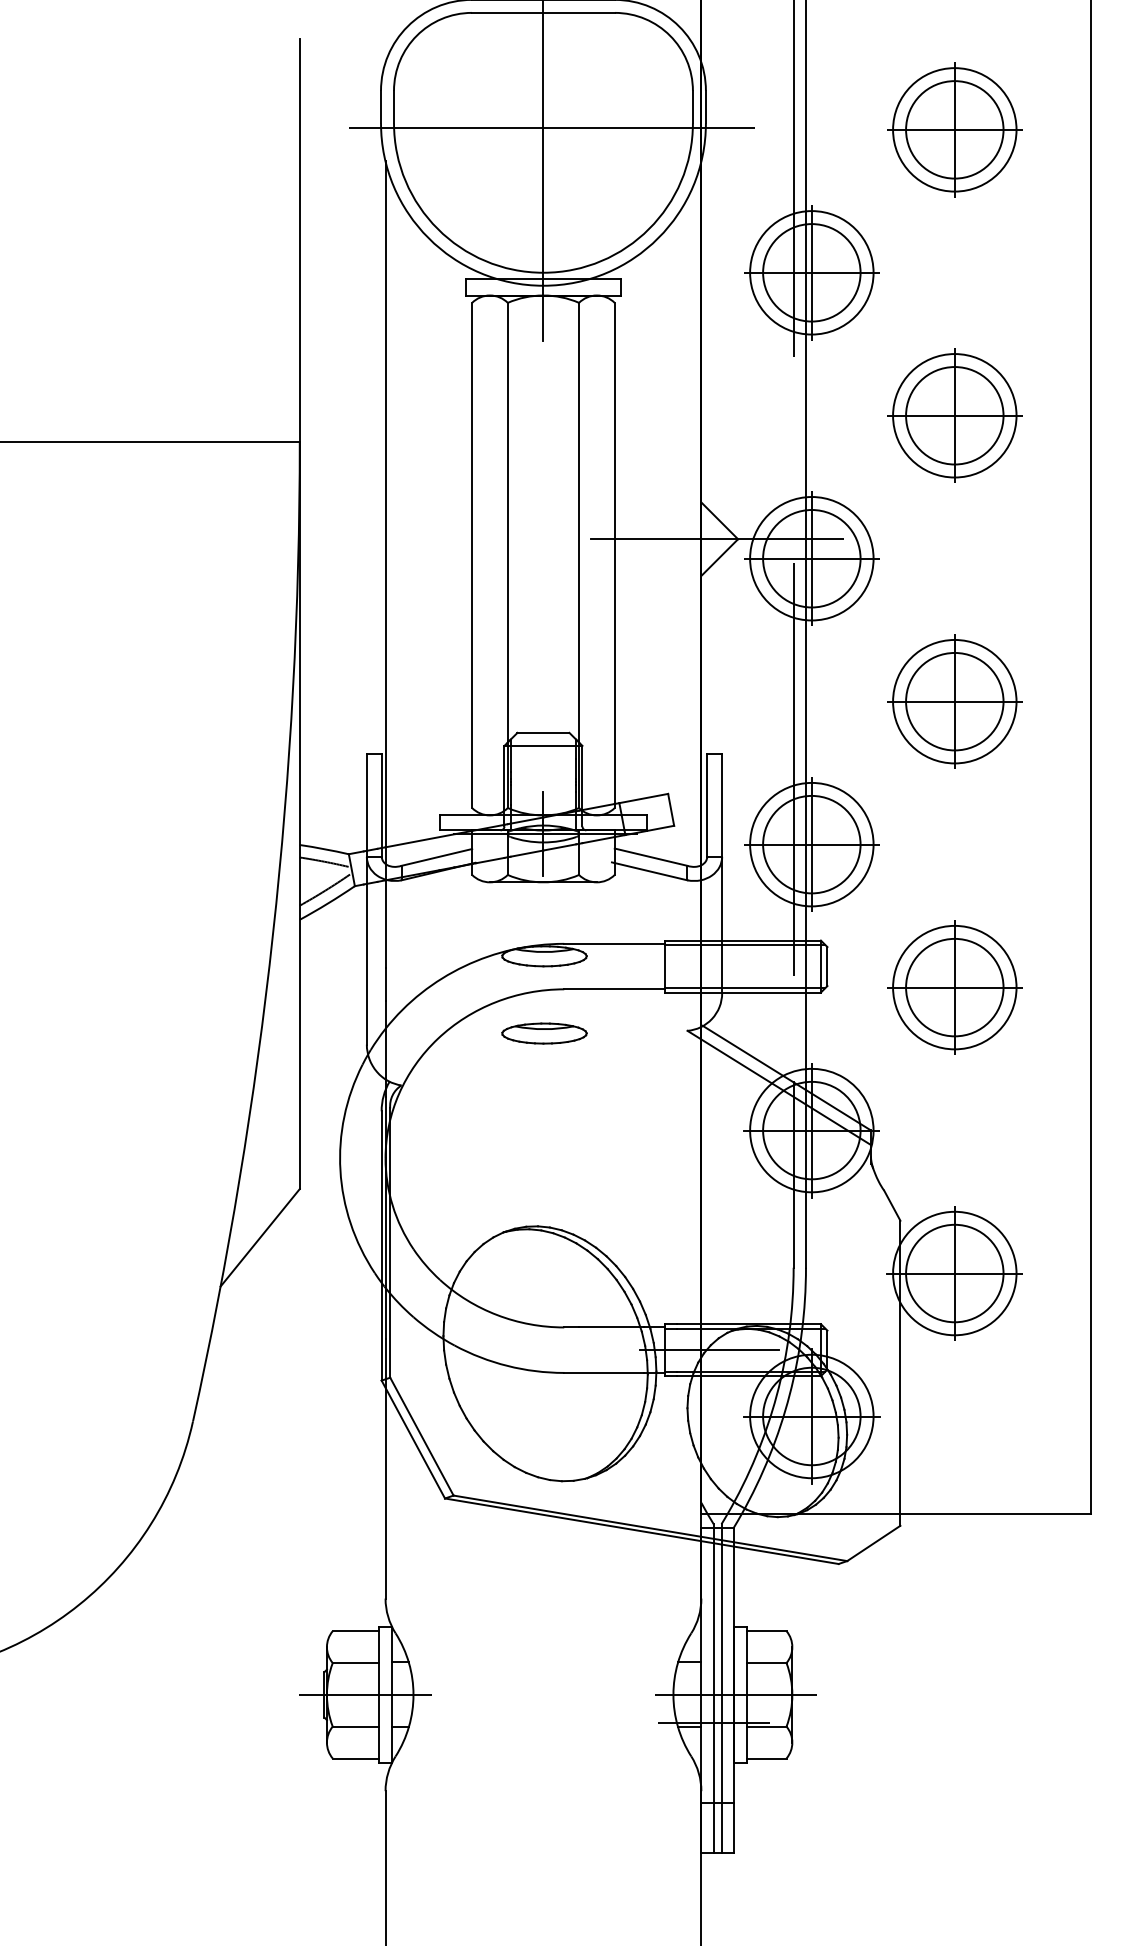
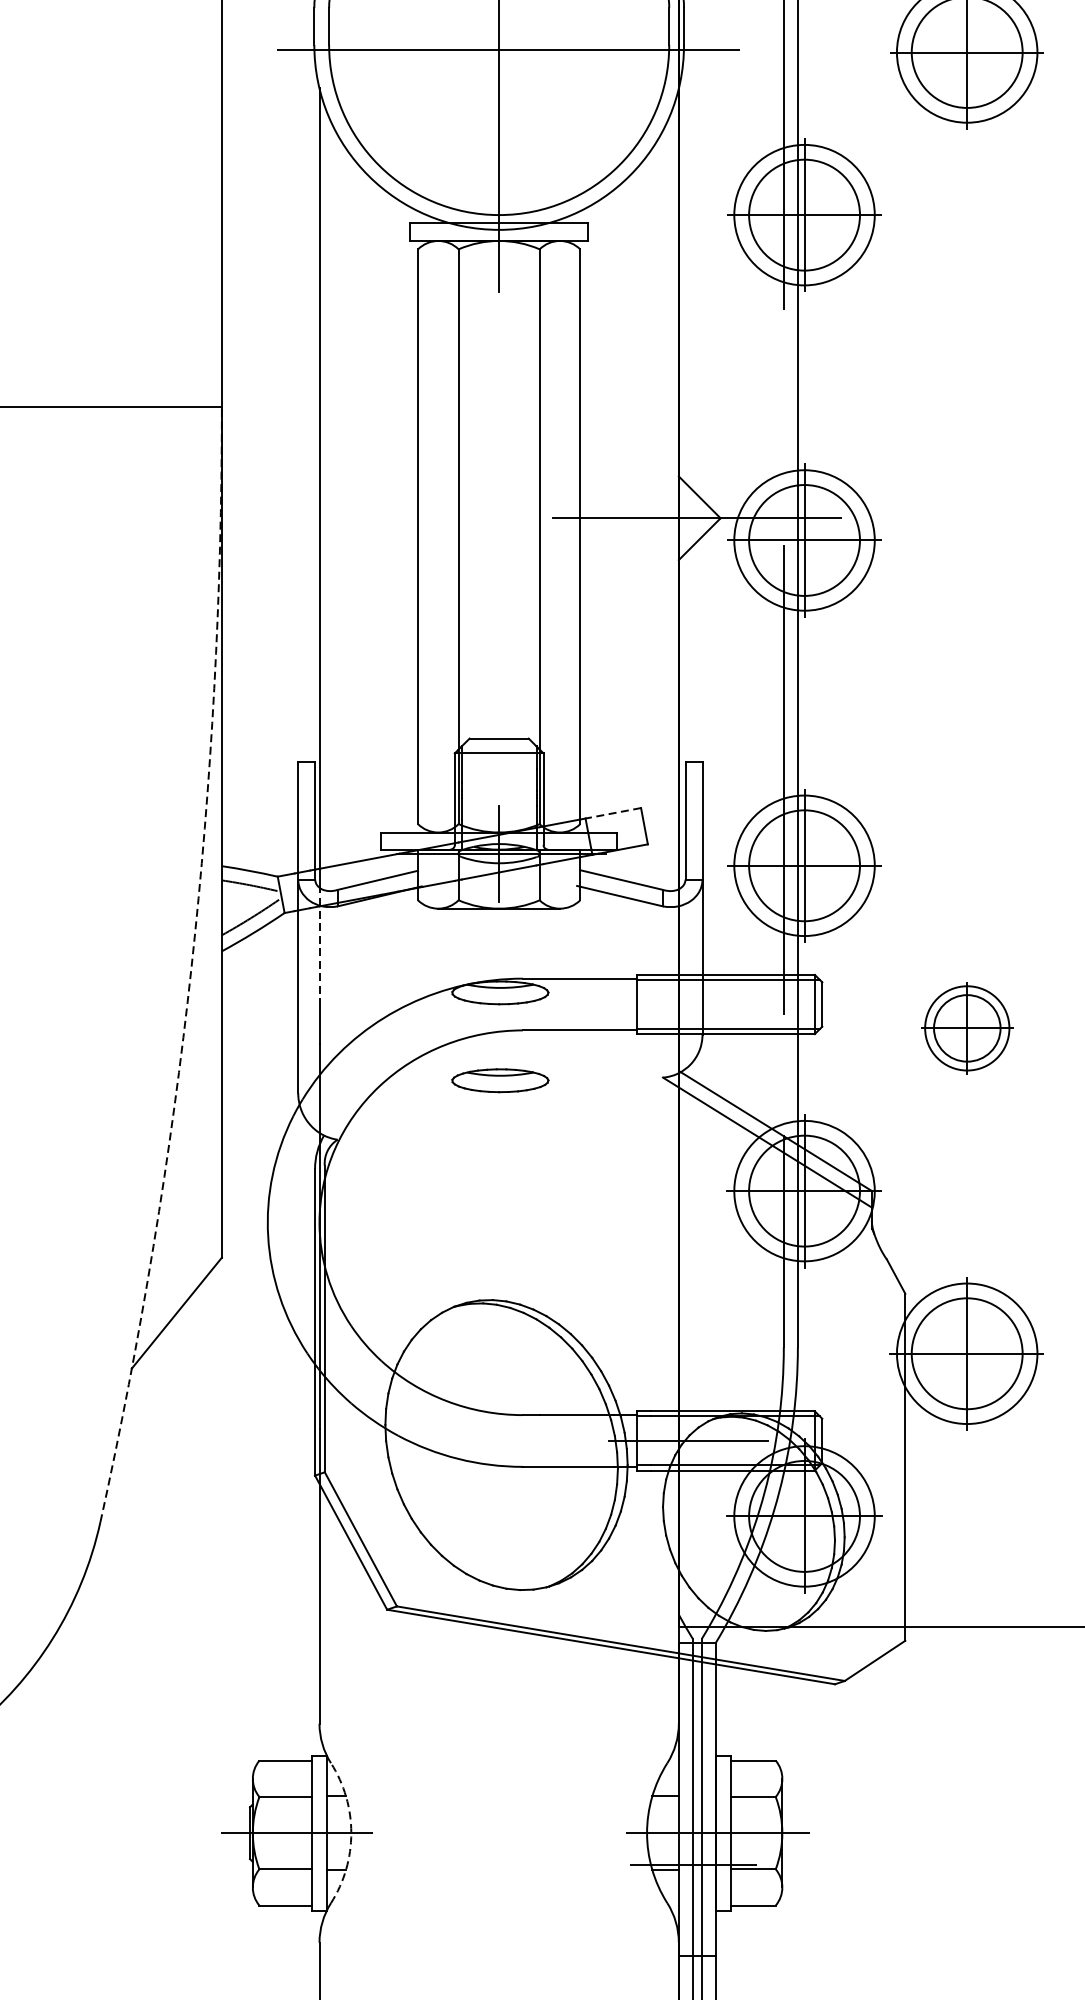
part: (954, 415) -> (966, 377), removed
part: (954, 701) -> (966, 702), removed
line: (643, 798) -> (612, 813), solid -> dashed
line: (385, 915) -> (319, 946), solid -> dashed
arc: (273, 934) -> (192, 968), solid -> dashed
part: (954, 987) -> (966, 1028), size x0.6
arc: (413, 1694) -> (351, 1832), solid -> dashed

